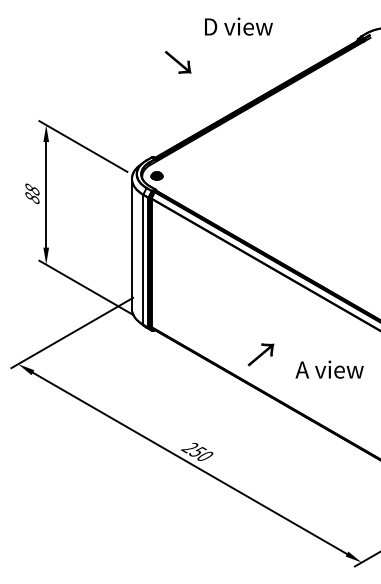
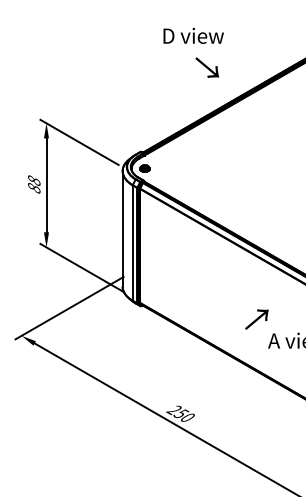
text: (238, 26) -> (193, 35), moved
text: (177, 61) -> (206, 66), moved
text: (260, 354) -> (256, 319), moved

